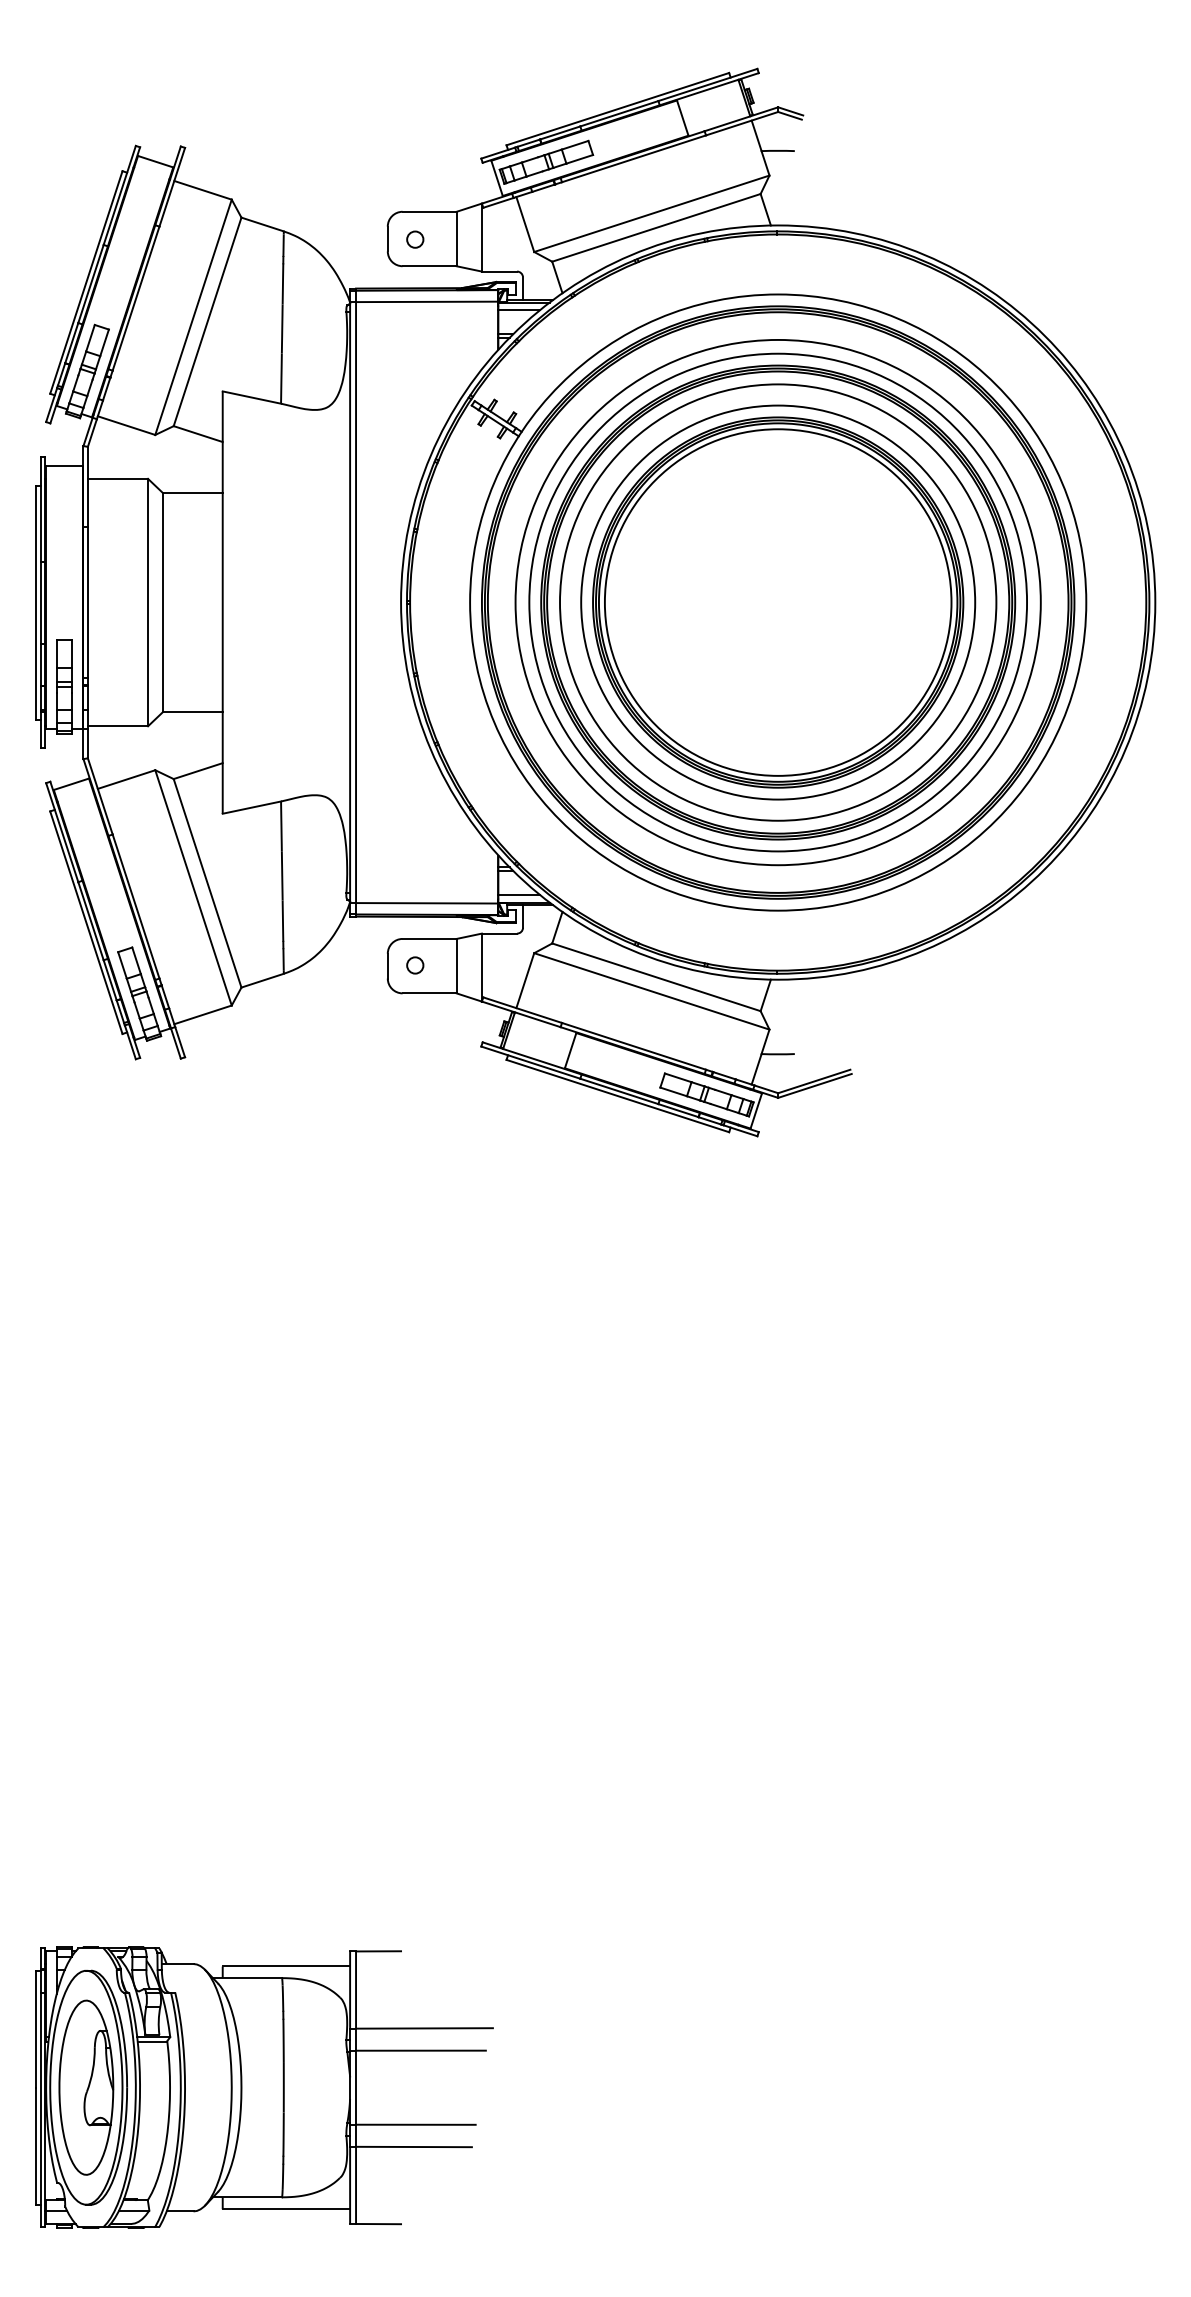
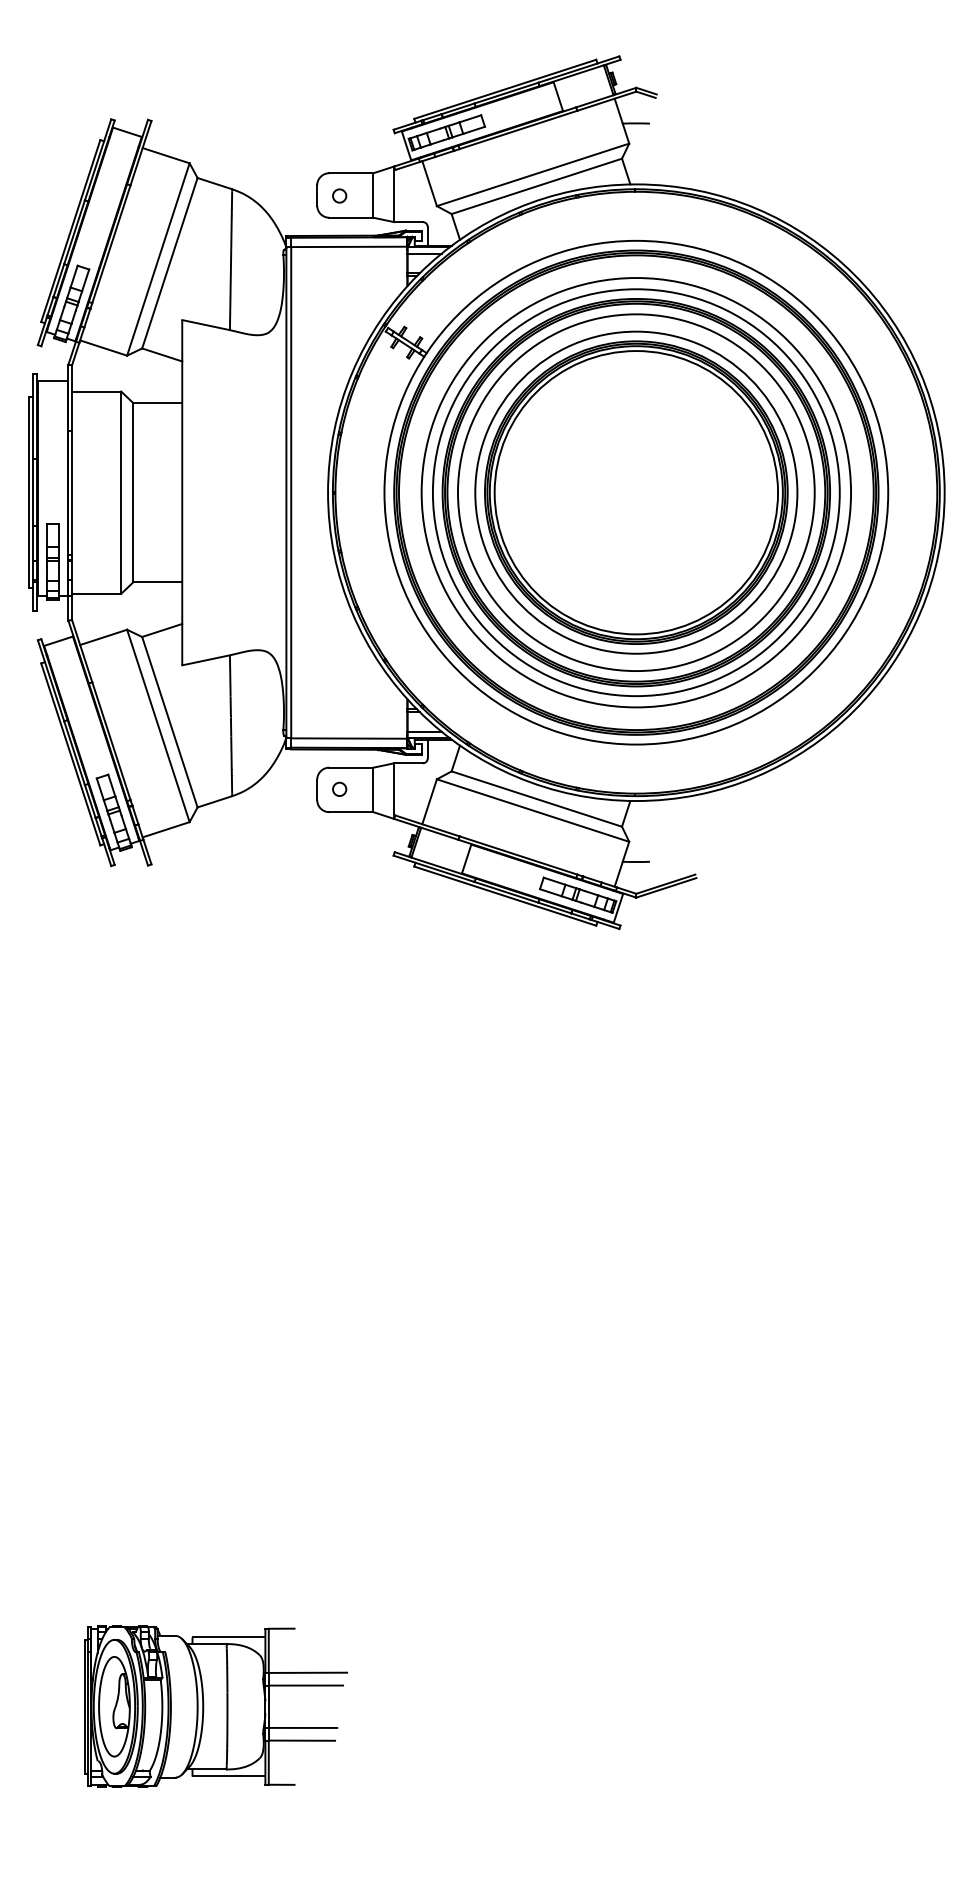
part: (264, 2087) -> (216, 1706), size x0.7

